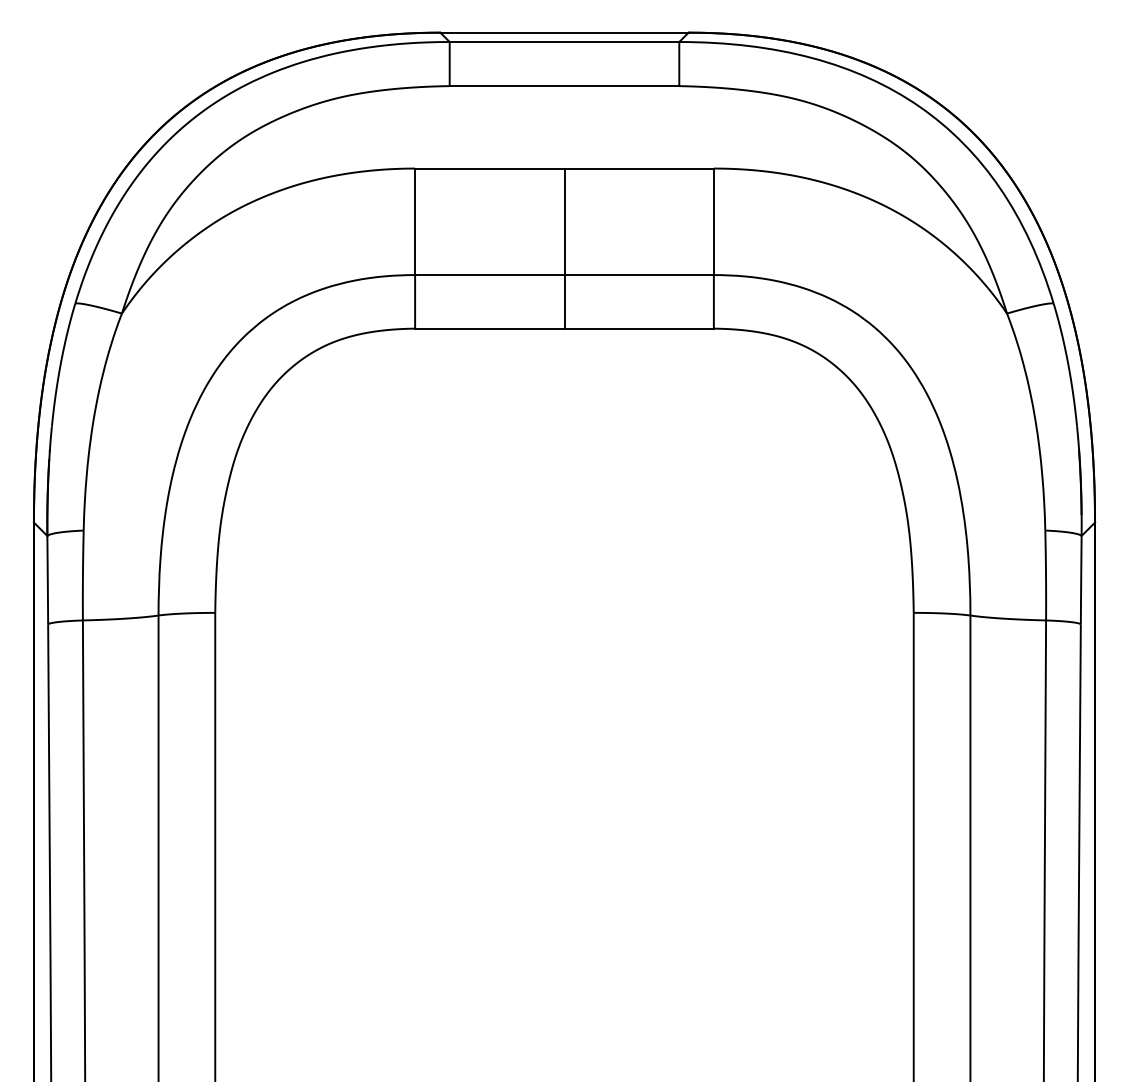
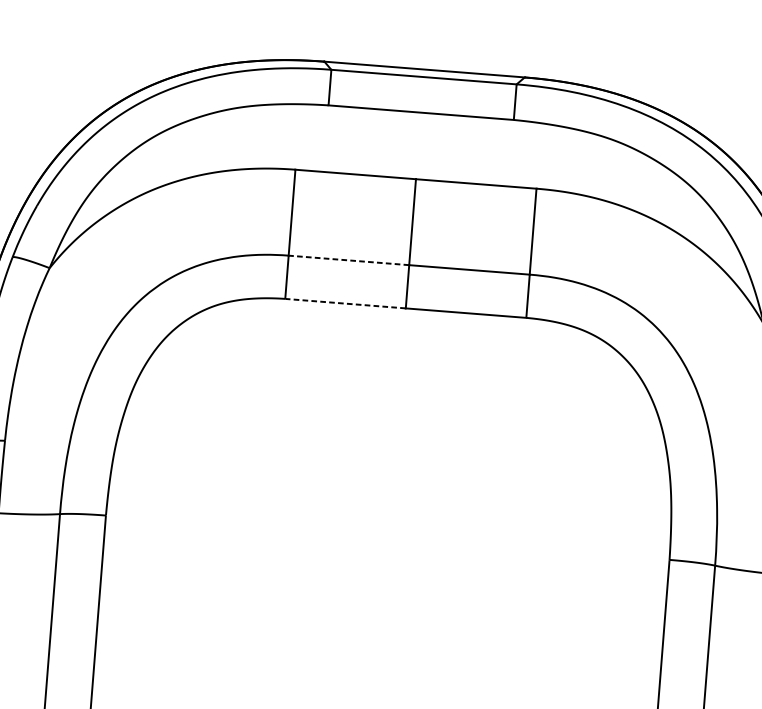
line: (489, 275) -> (348, 260), solid -> dashed
line: (489, 328) -> (345, 303), solid -> dashed

